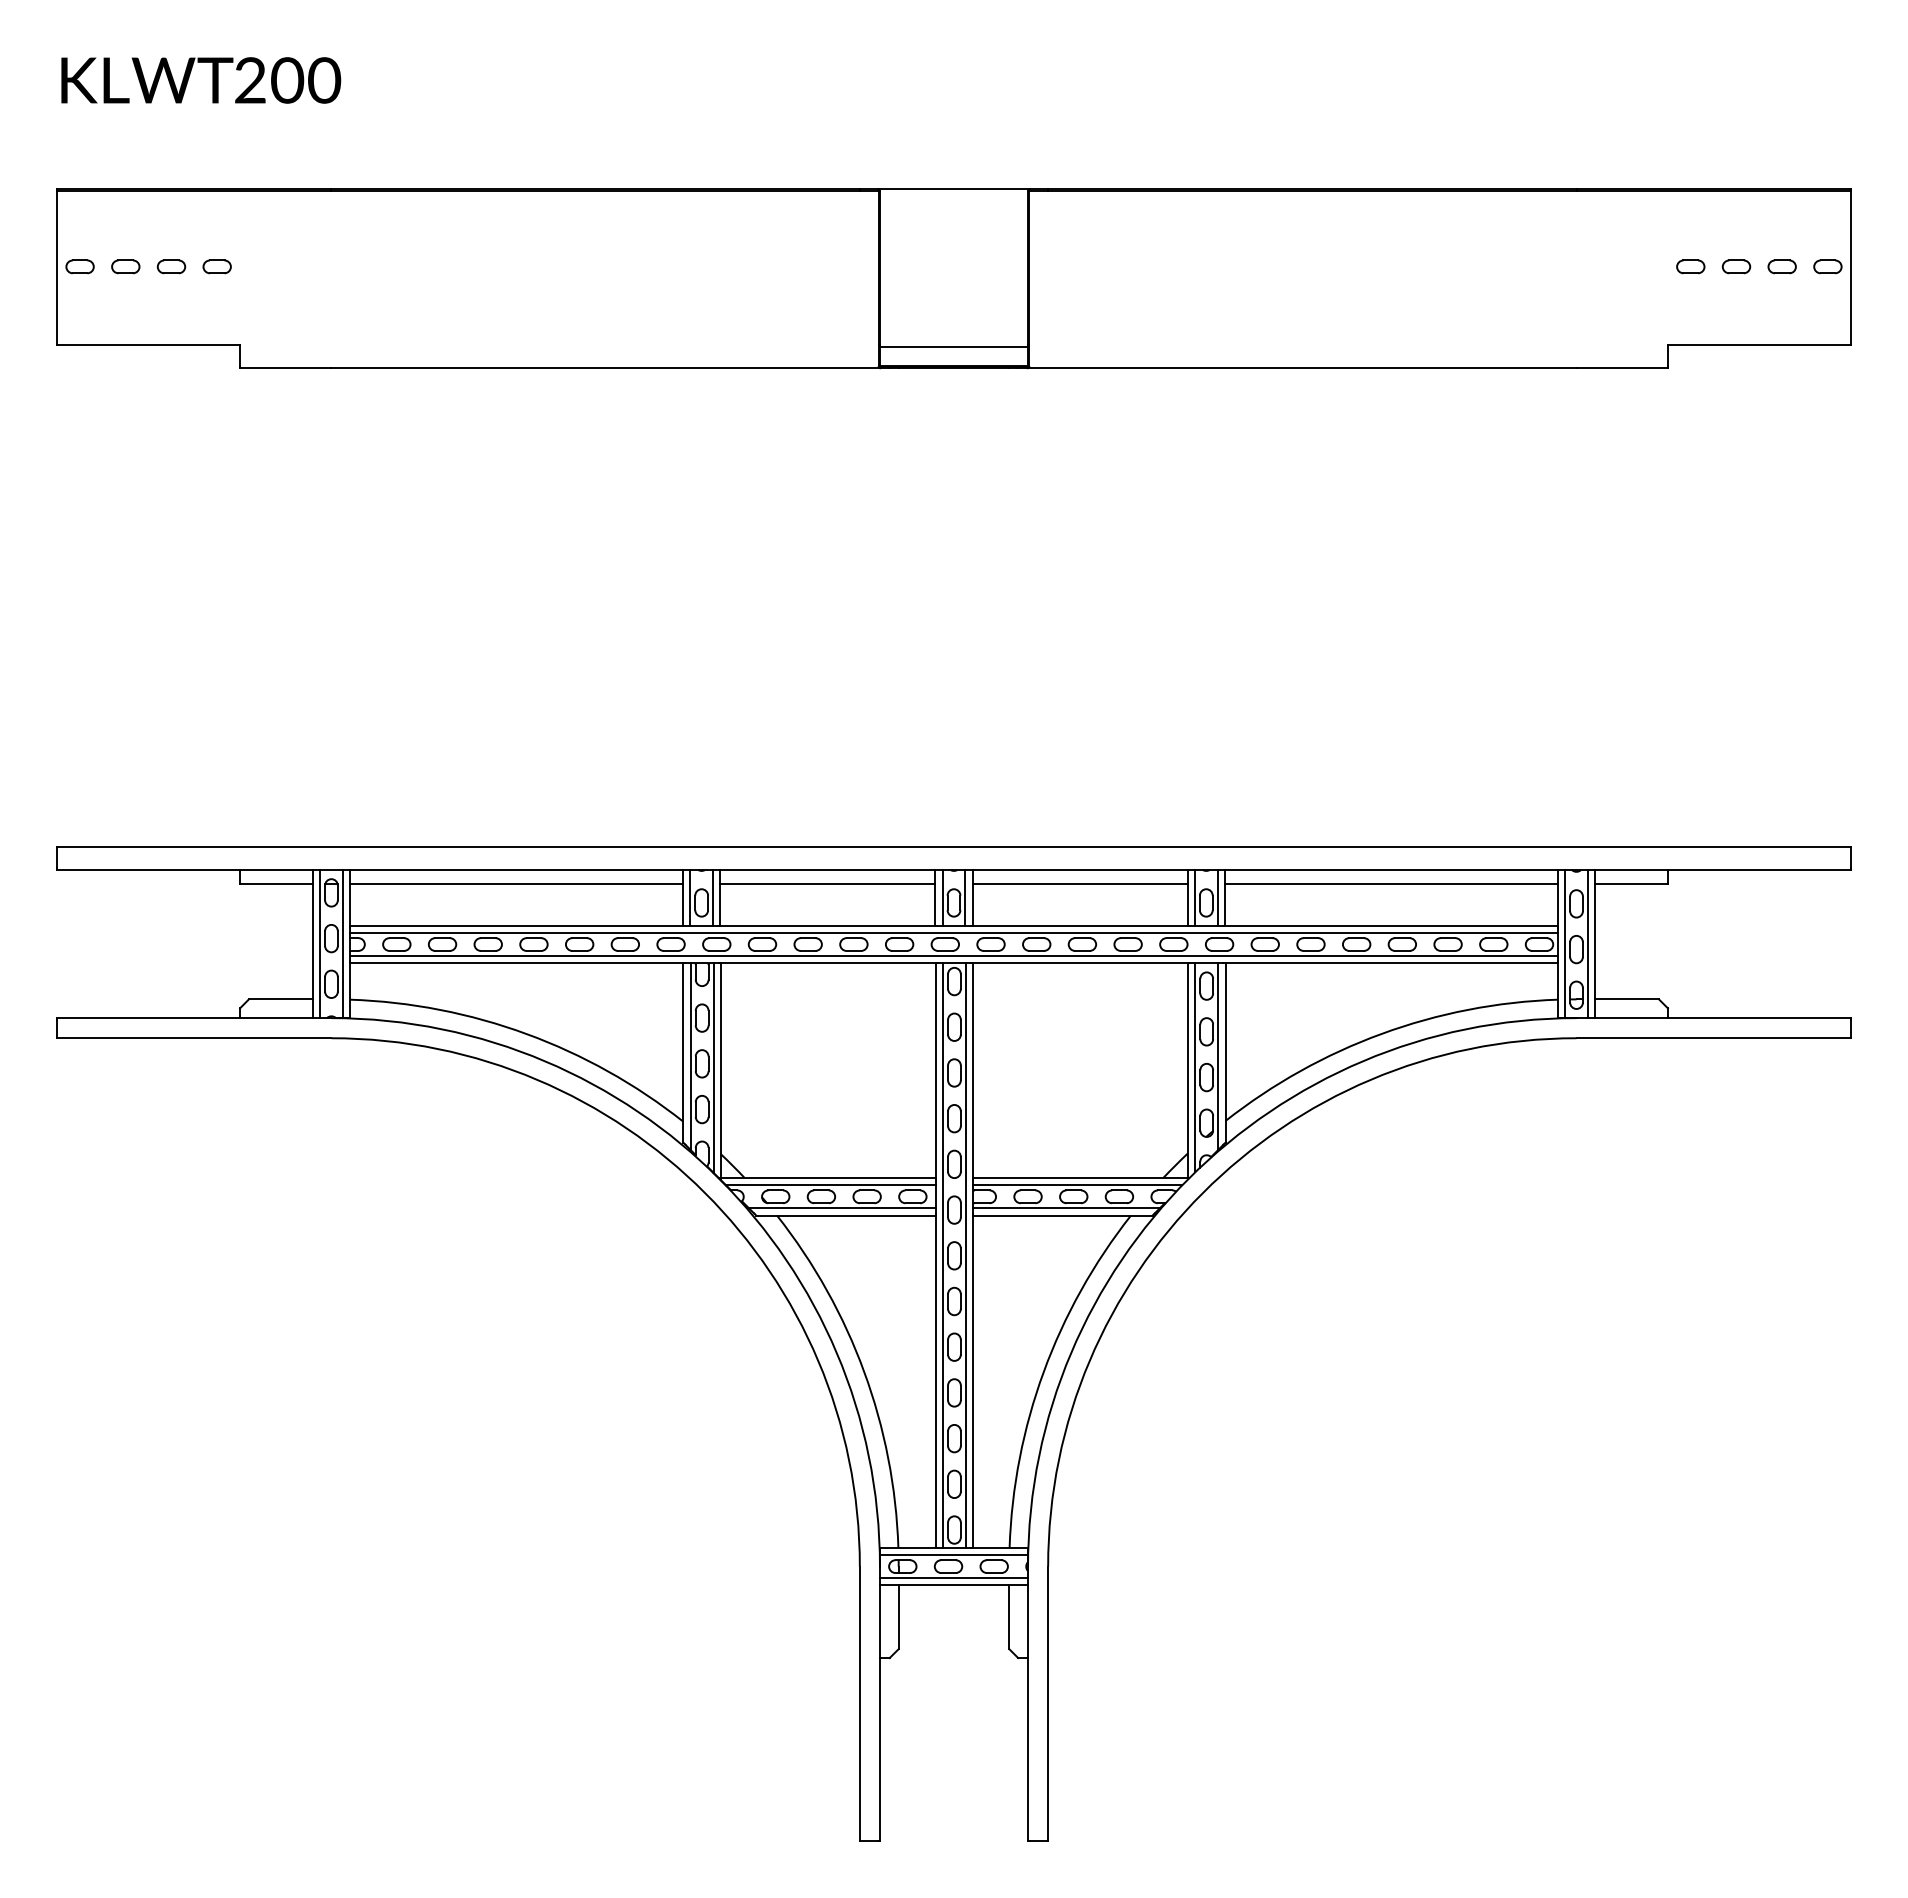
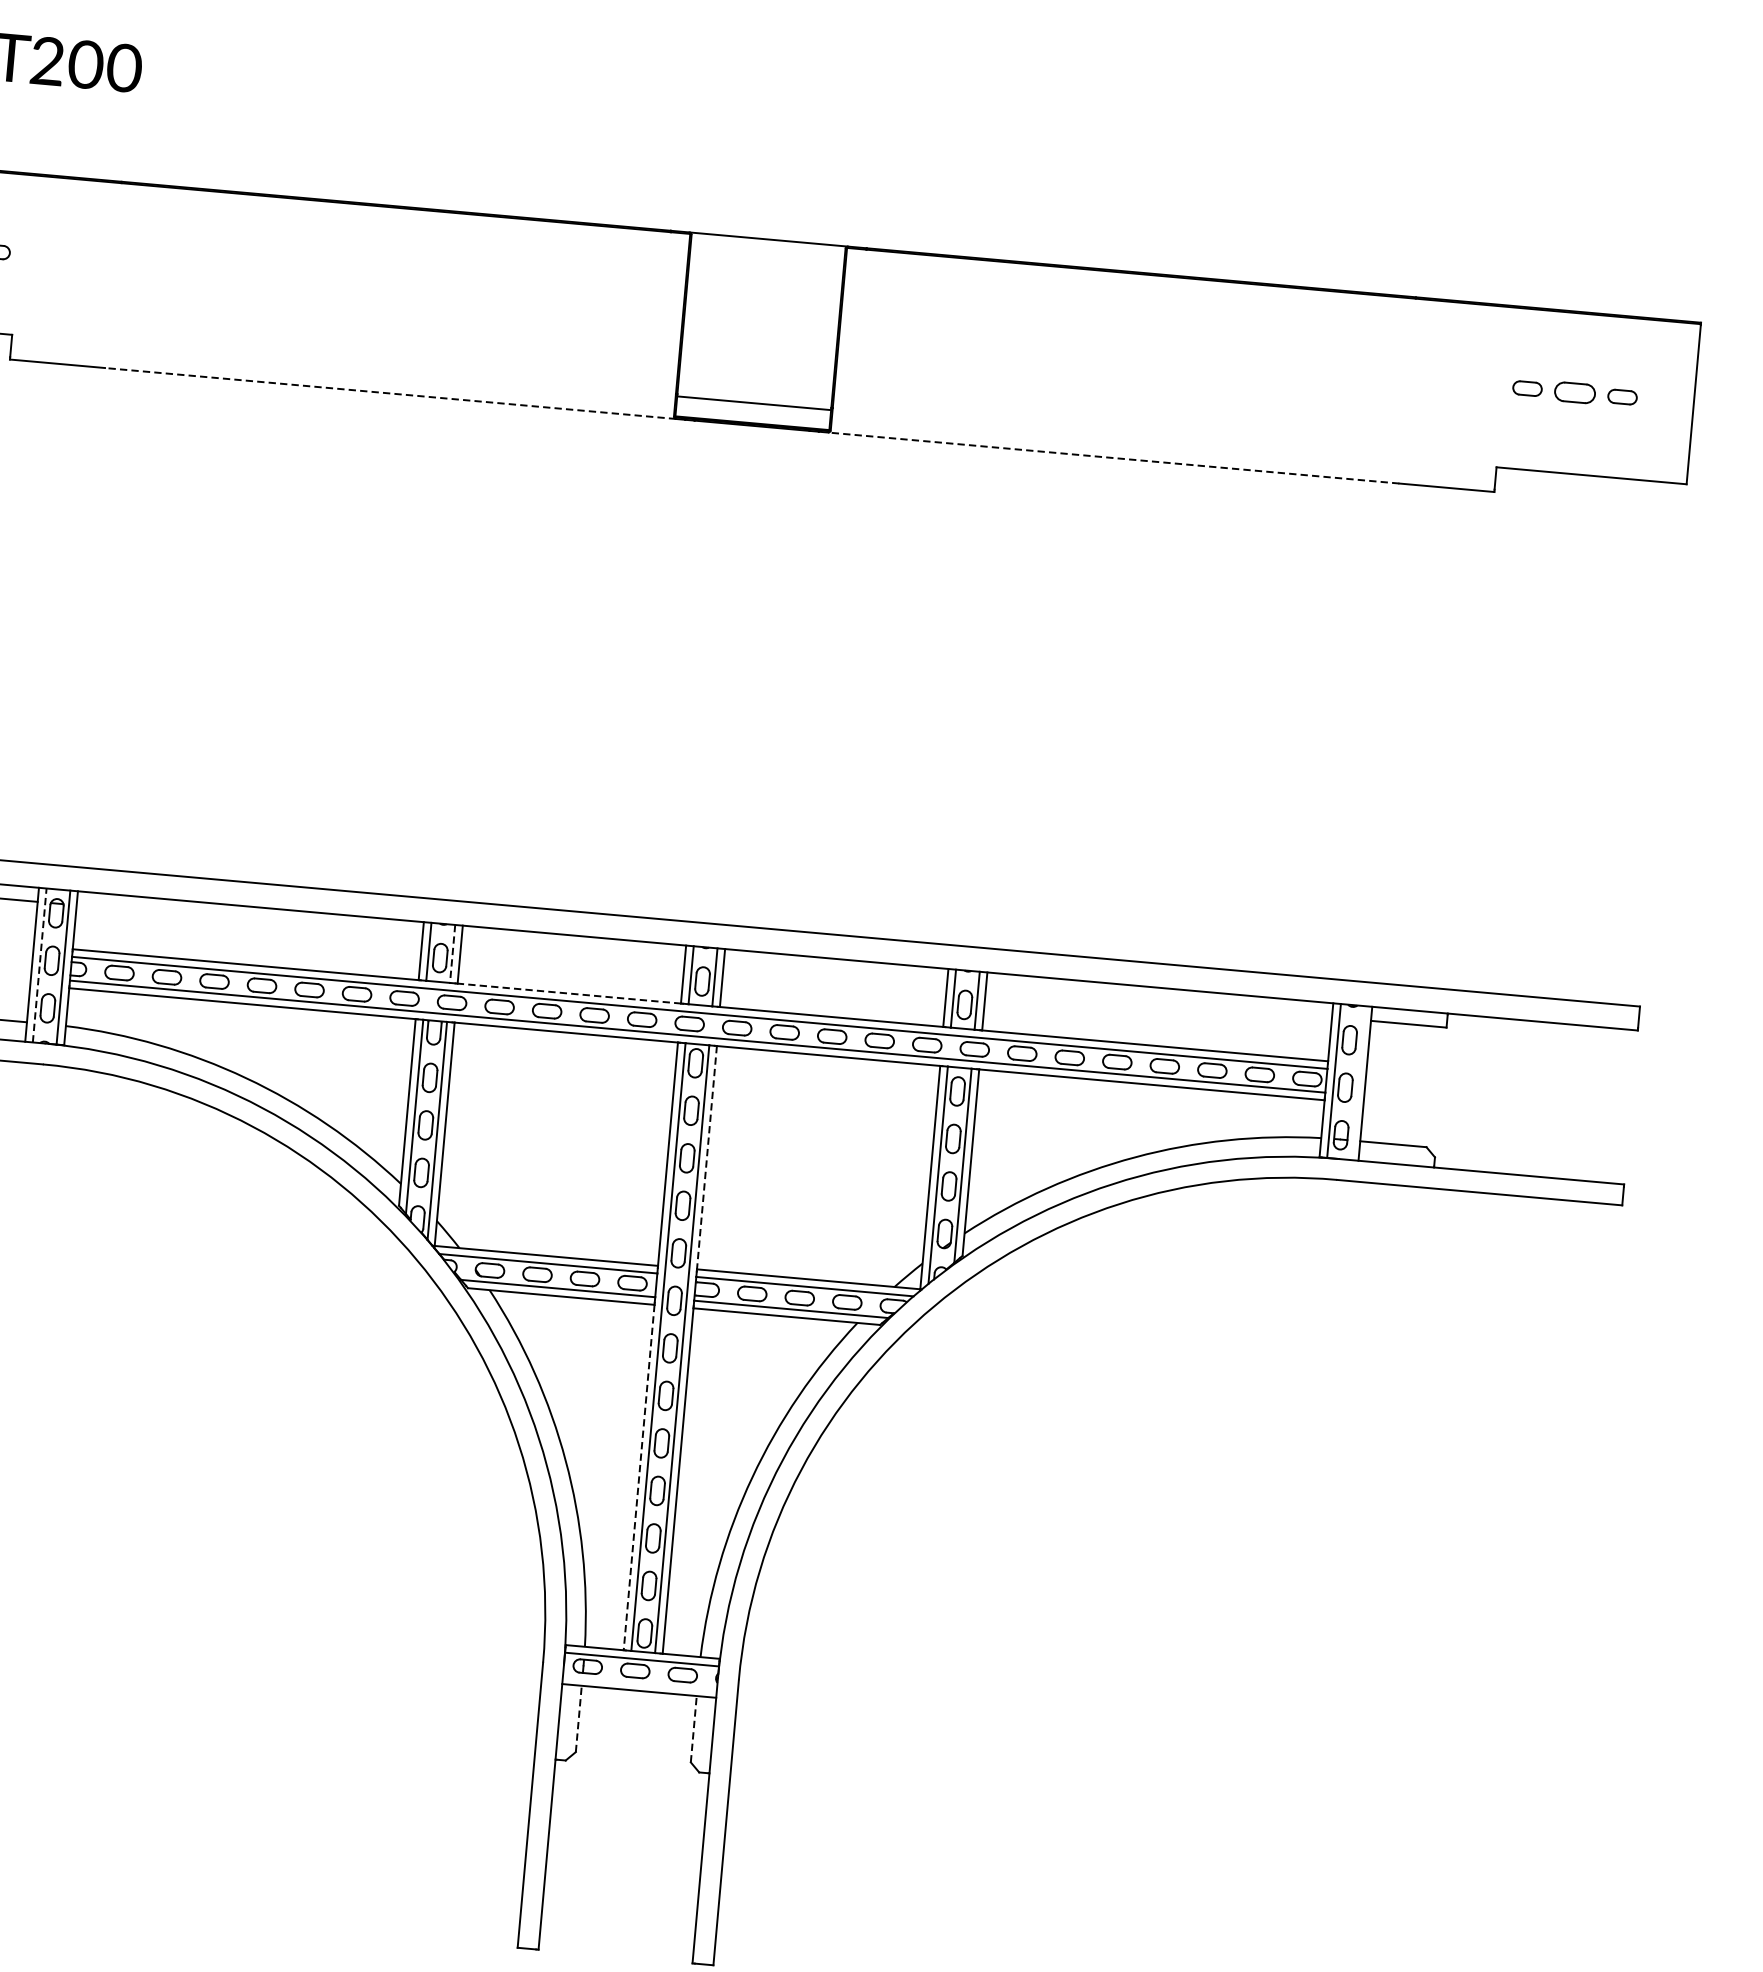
part: (1736, 266) -> (1575, 392), size x1.4
part: (1827, 266) -> (1669, 400), removed
line: (606, 368) -> (390, 393), solid -> dashed
line: (1301, 368) -> (1113, 458), solid -> dashed
line: (516, 883) -> (249, 920), removed
line: (827, 883) -> (572, 949), removed
line: (1079, 883) -> (834, 972), removed
line: (1391, 883) -> (1159, 1001), removed
line: (713, 897) -> (453, 953), solid -> dashed
line: (827, 925) -> (568, 993), solid -> dashed
line: (320, 943) -> (40, 964), solid -> dashed
line: (1587, 944) -> (1357, 1083), removed
line: (973, 1071) -> (707, 1158), solid -> dashed
line: (935, 1382) -> (638, 1478), solid -> dashed
line: (953, 1578) -> (639, 1683), removed
line: (898, 1617) -> (578, 1719), solid -> dashed
line: (1009, 1617) -> (693, 1729), solid -> dashed

